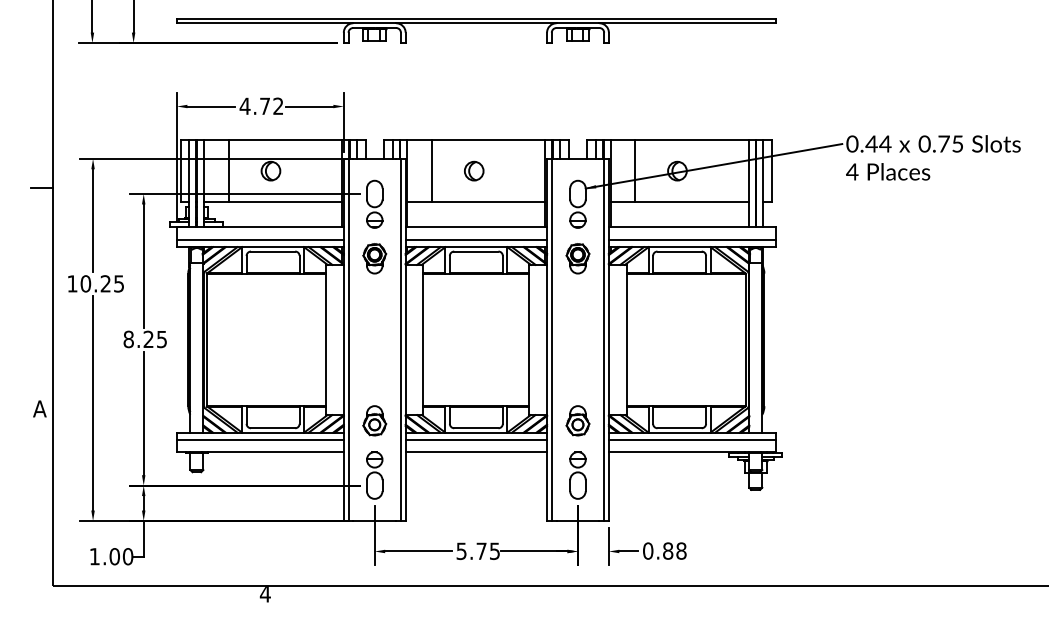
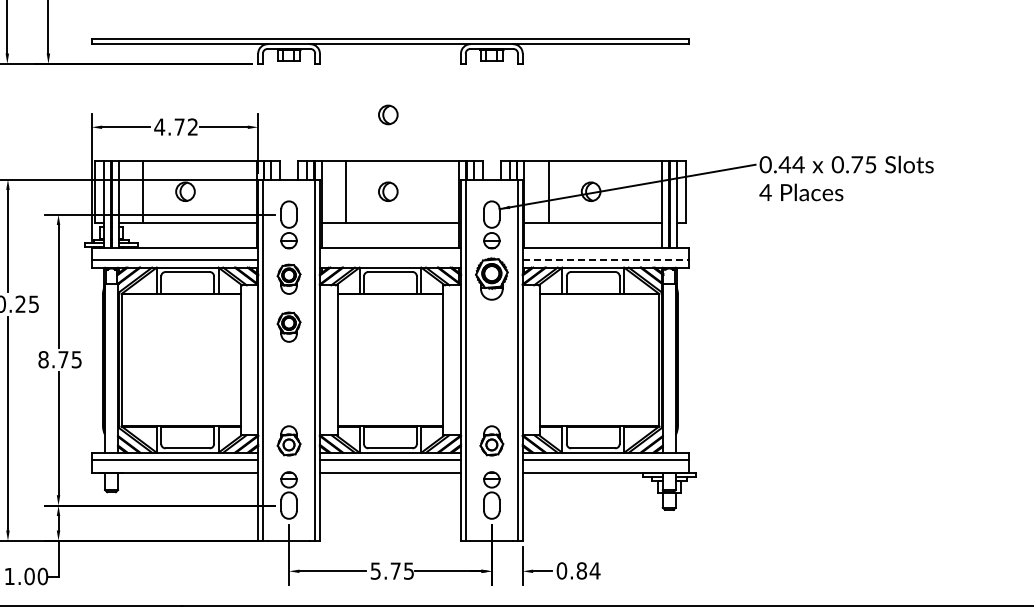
part: (474, 93) -> (388, 114), added
line: (476, 239) -> (390, 259), removed
line: (692, 239) -> (606, 259), solid -> dashed
part: (577, 258) -> (491, 278), size x1.4
part: (374, 306) -> (288, 326), added
text: (148, 338) -> (63, 358), 8.25 -> 8.75
text: (680, 550) -> (594, 570), 0.88 -> 0.84

